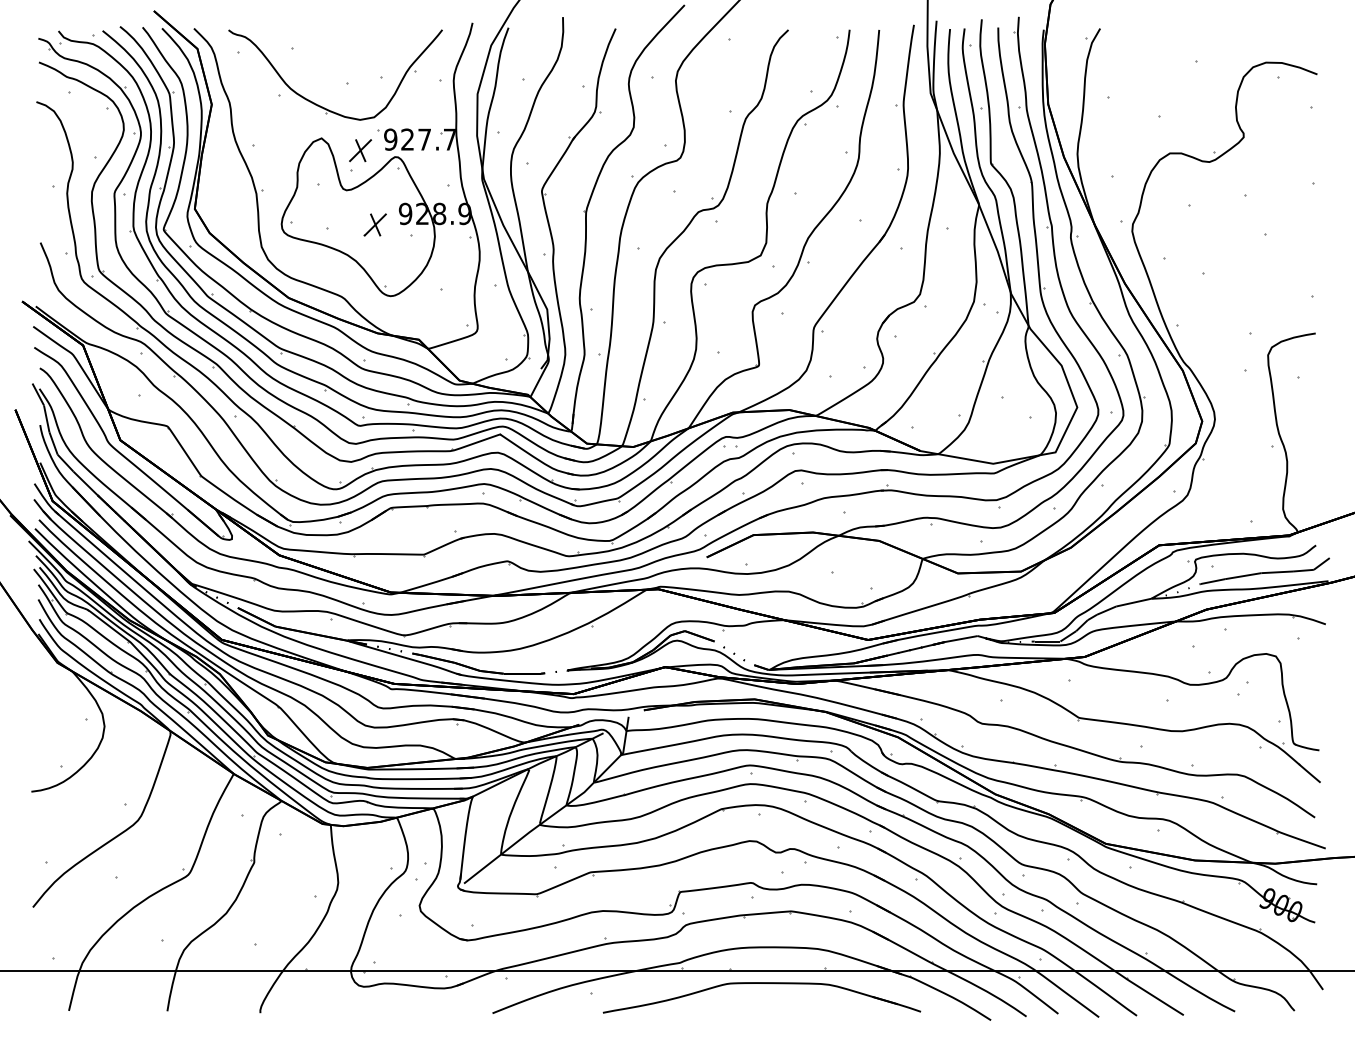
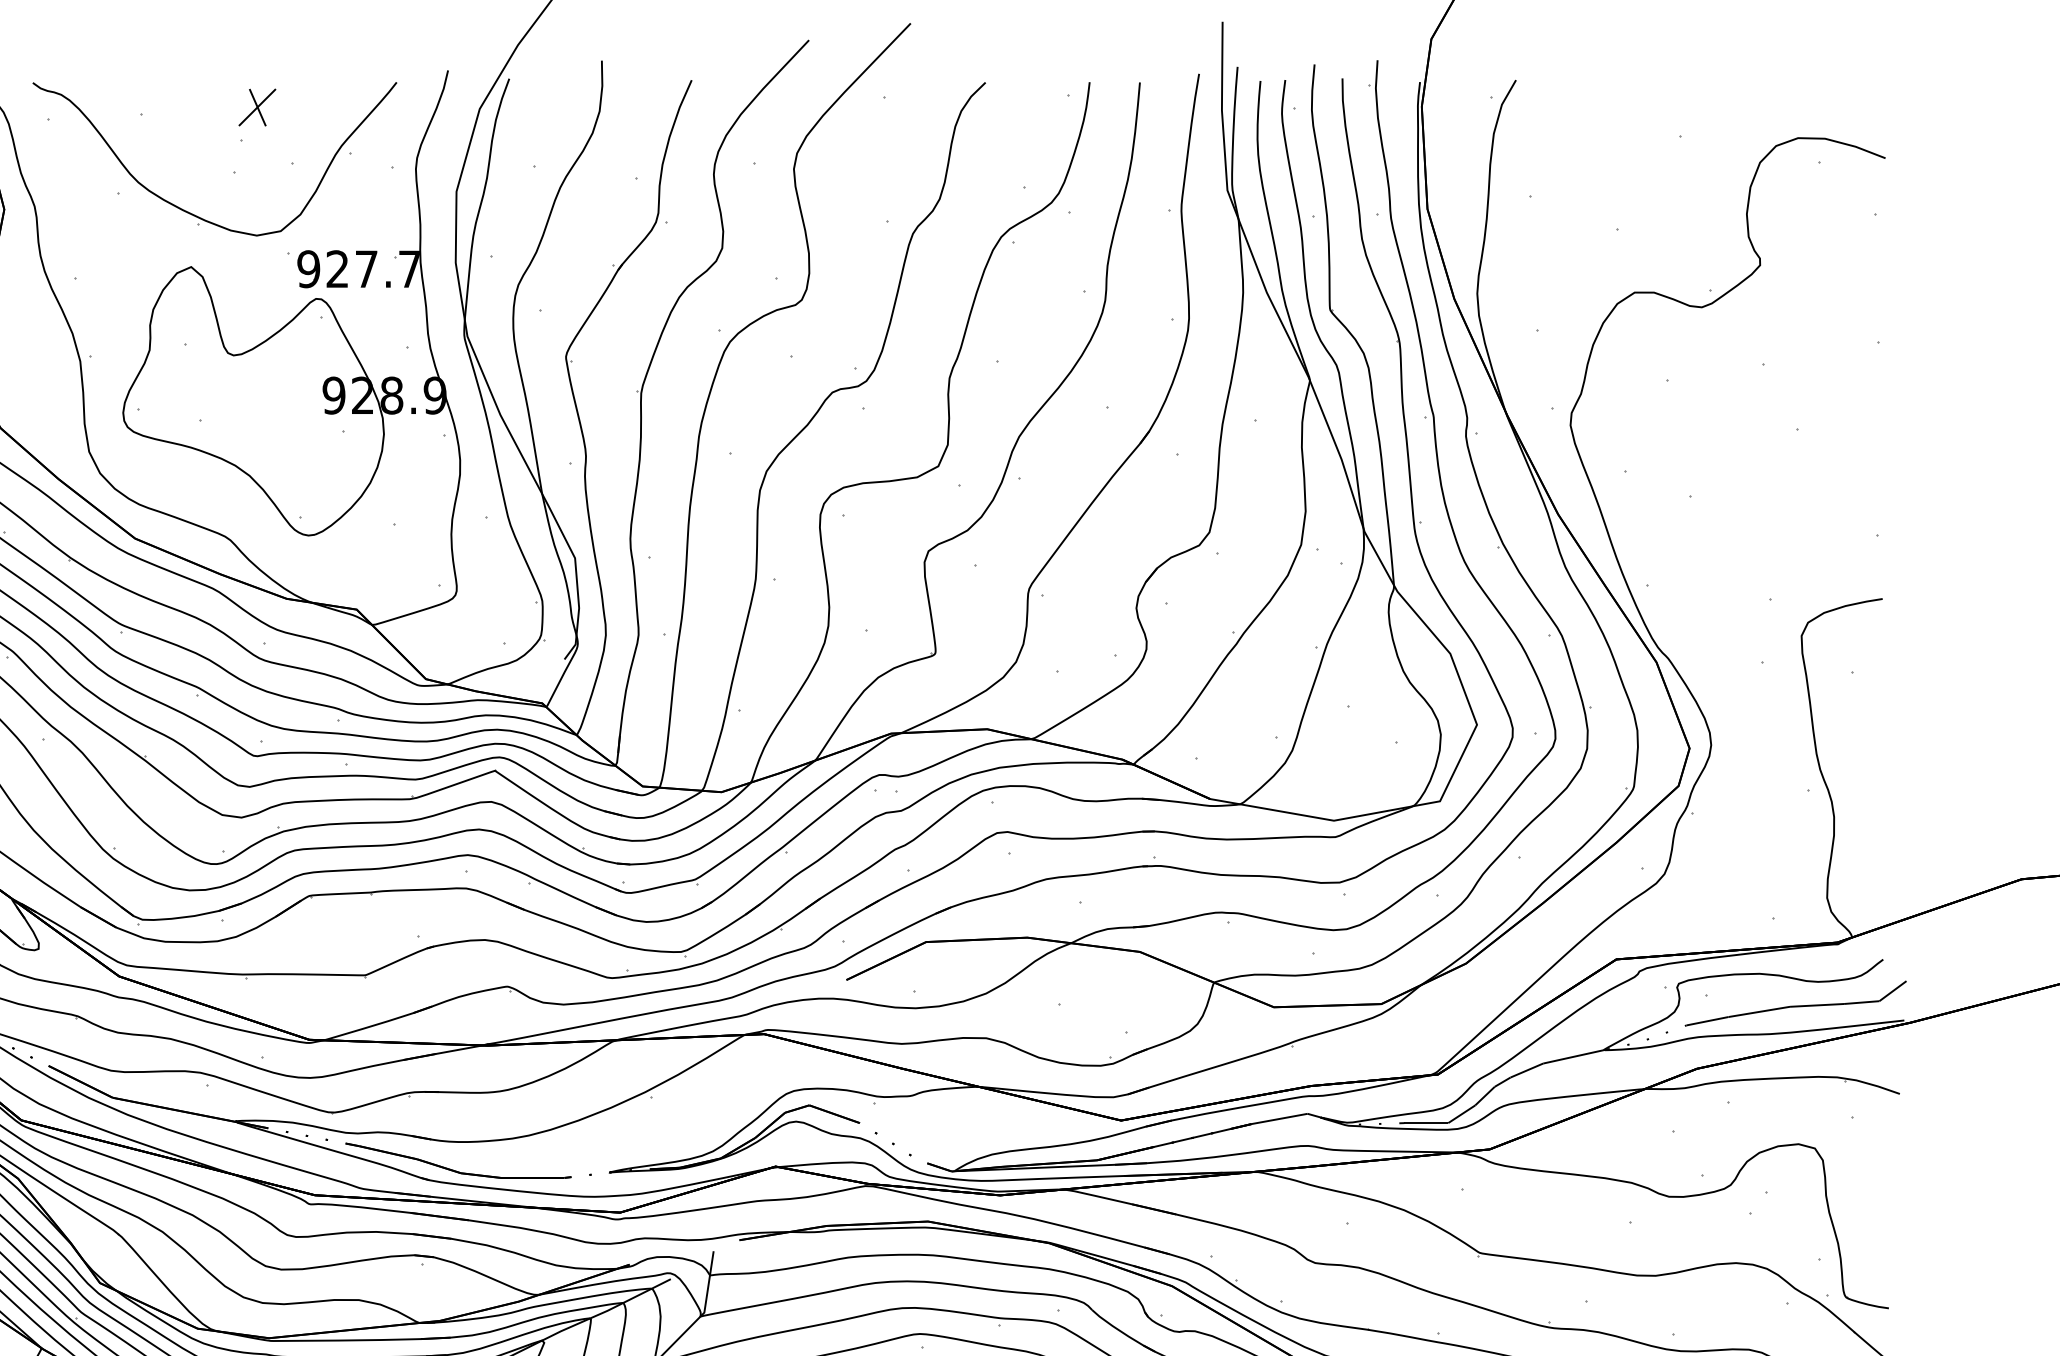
part: (360, 155) -> (257, 115), moved
part: (374, 224) -> (281, 413), removed

